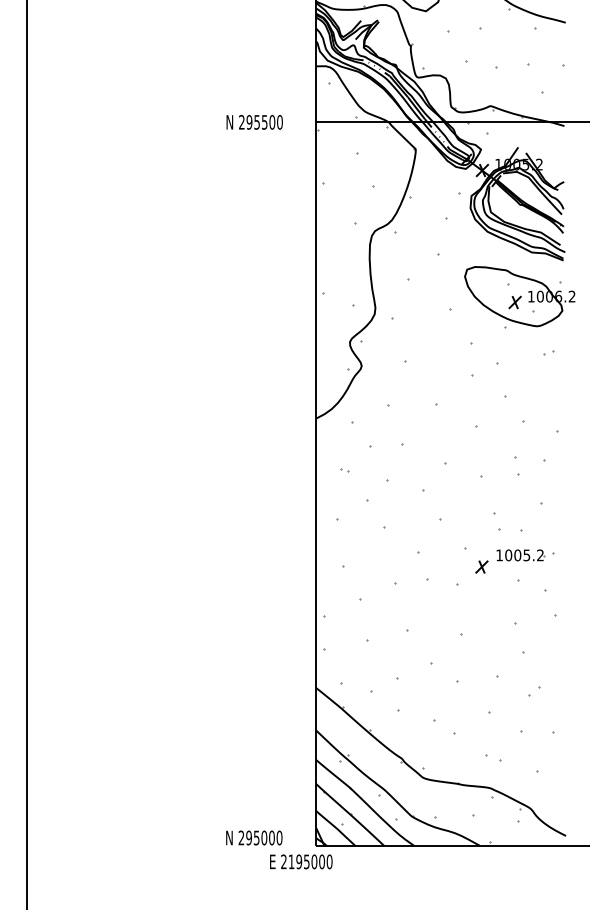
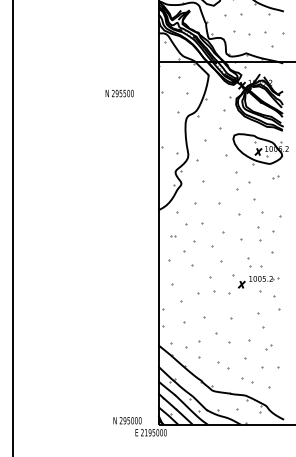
text: (254, 122) -> (119, 93), moved
part: (517, 466) -> (259, 234), size x1.6
part: (493, 757) -> (247, 380), size x1.6

